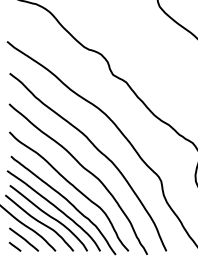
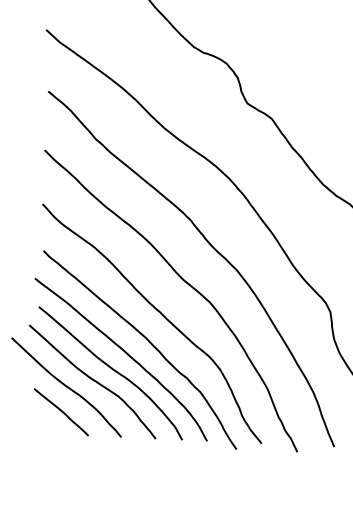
line: (15, 246) -> (44, 424), removed

